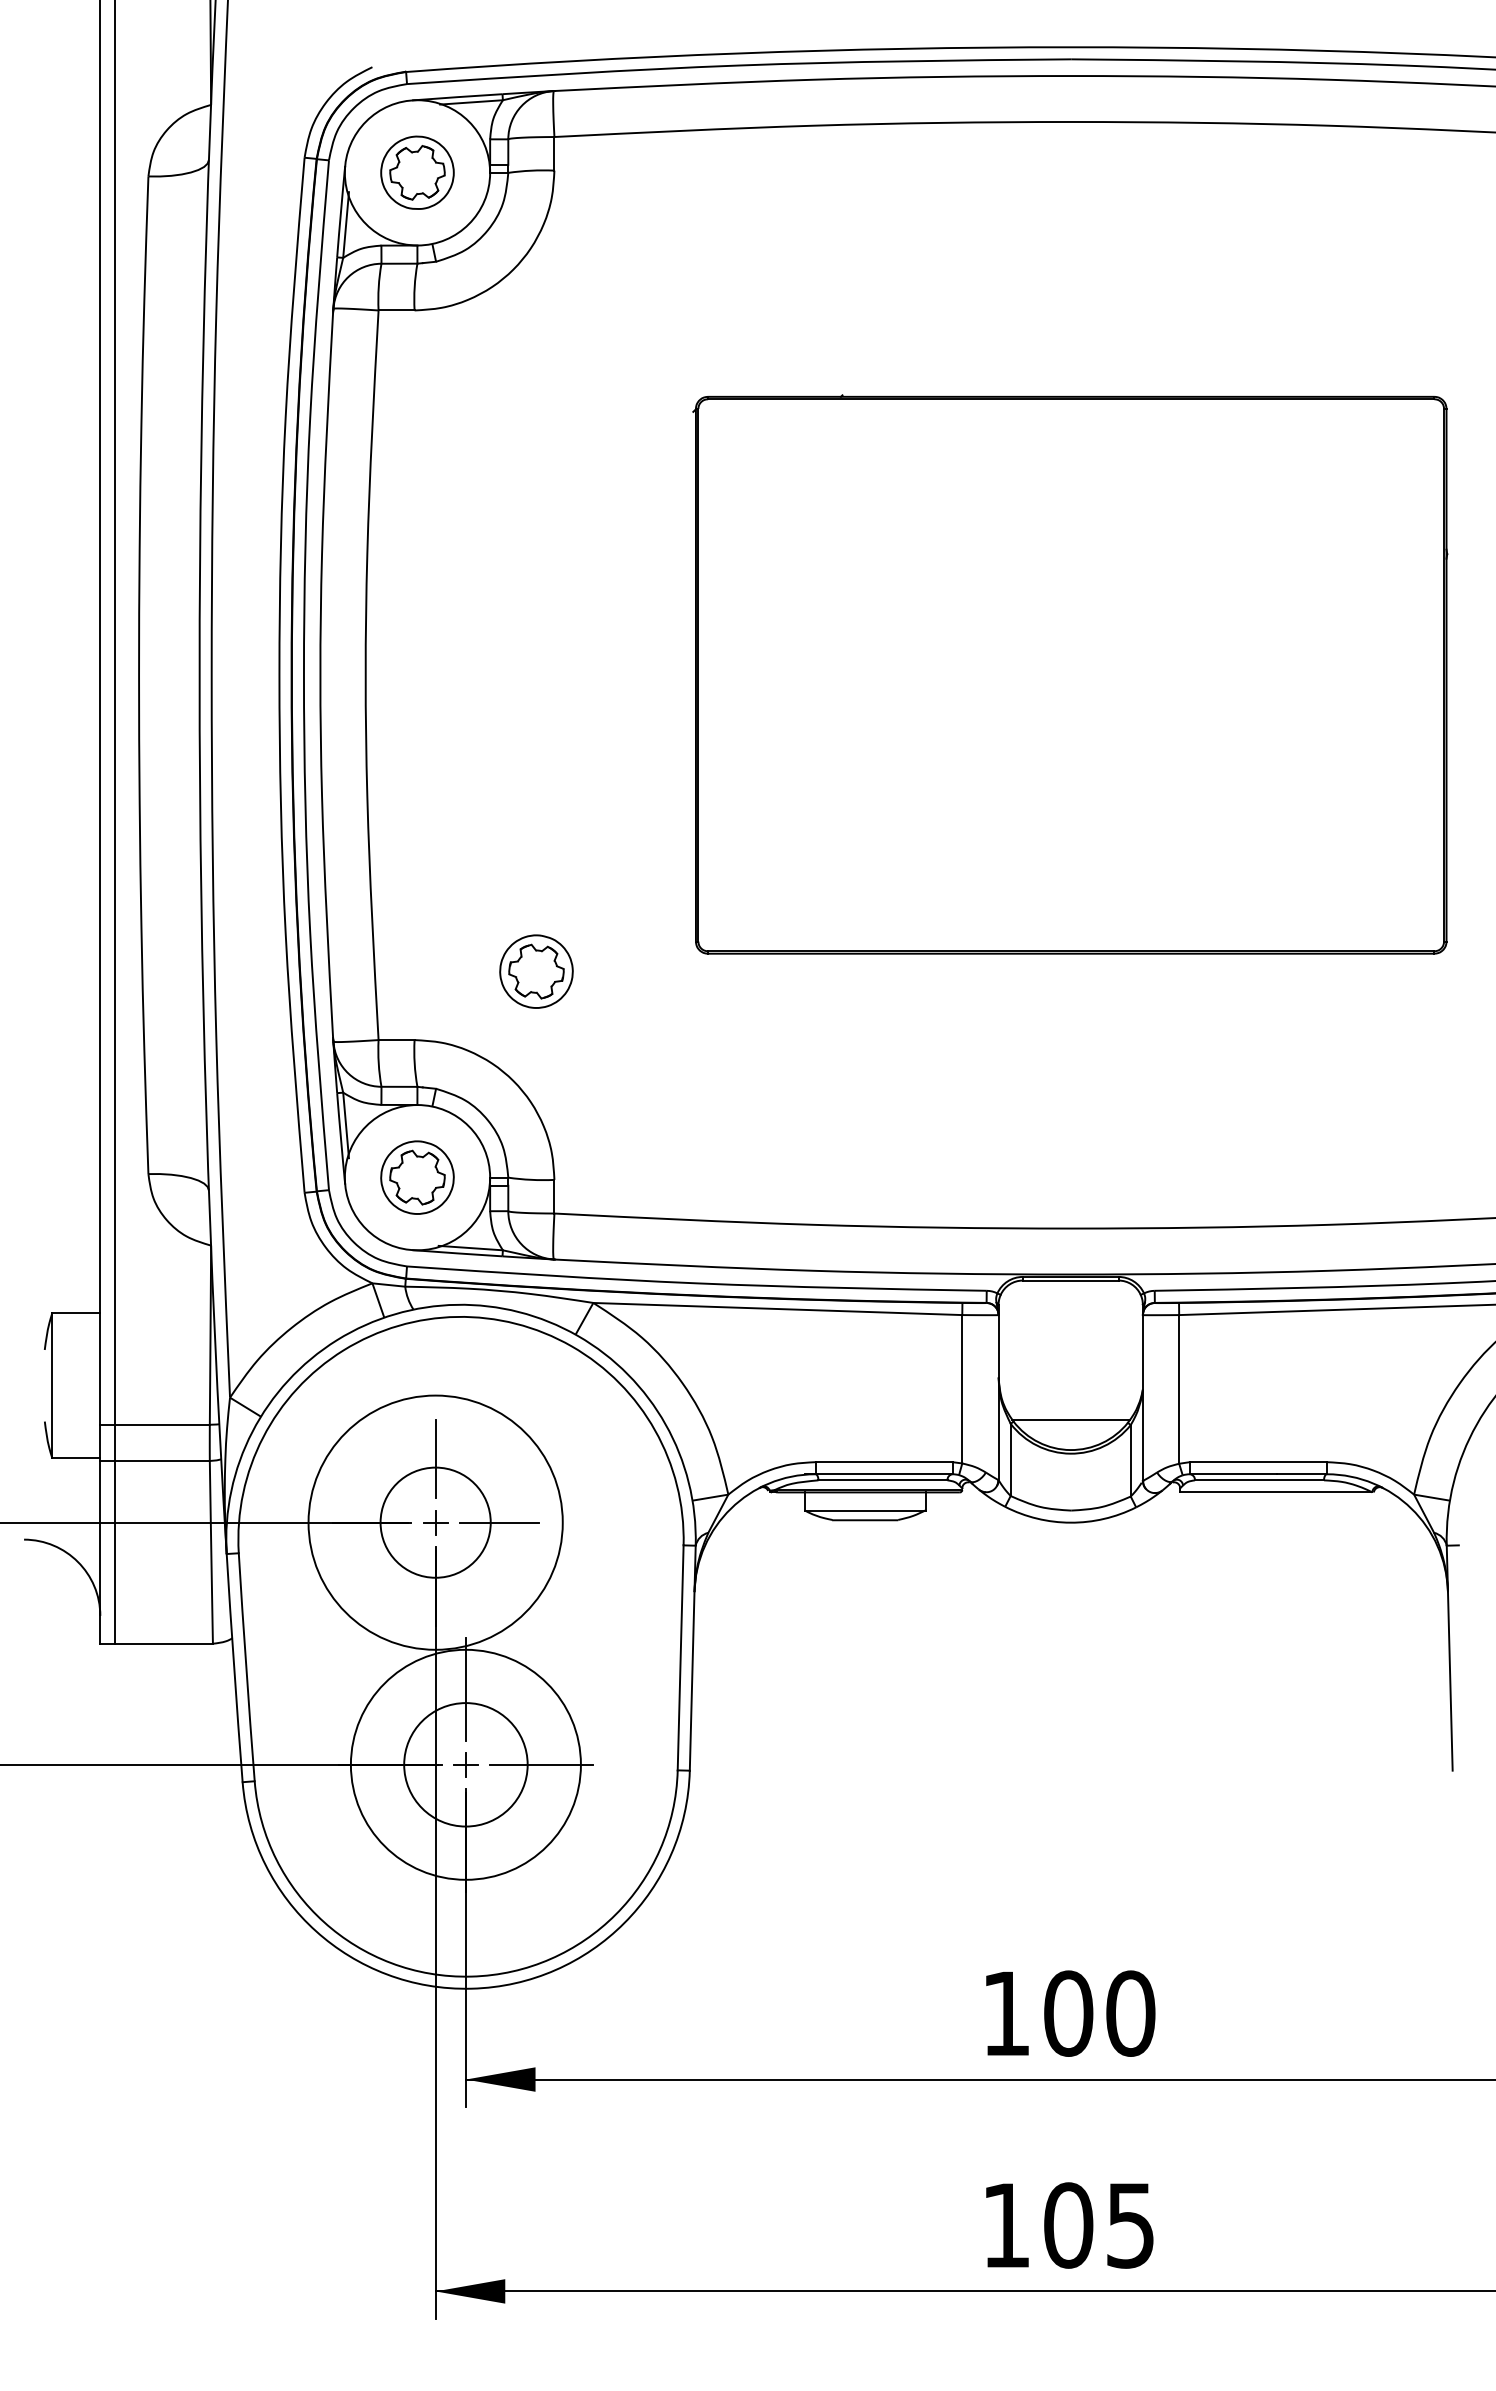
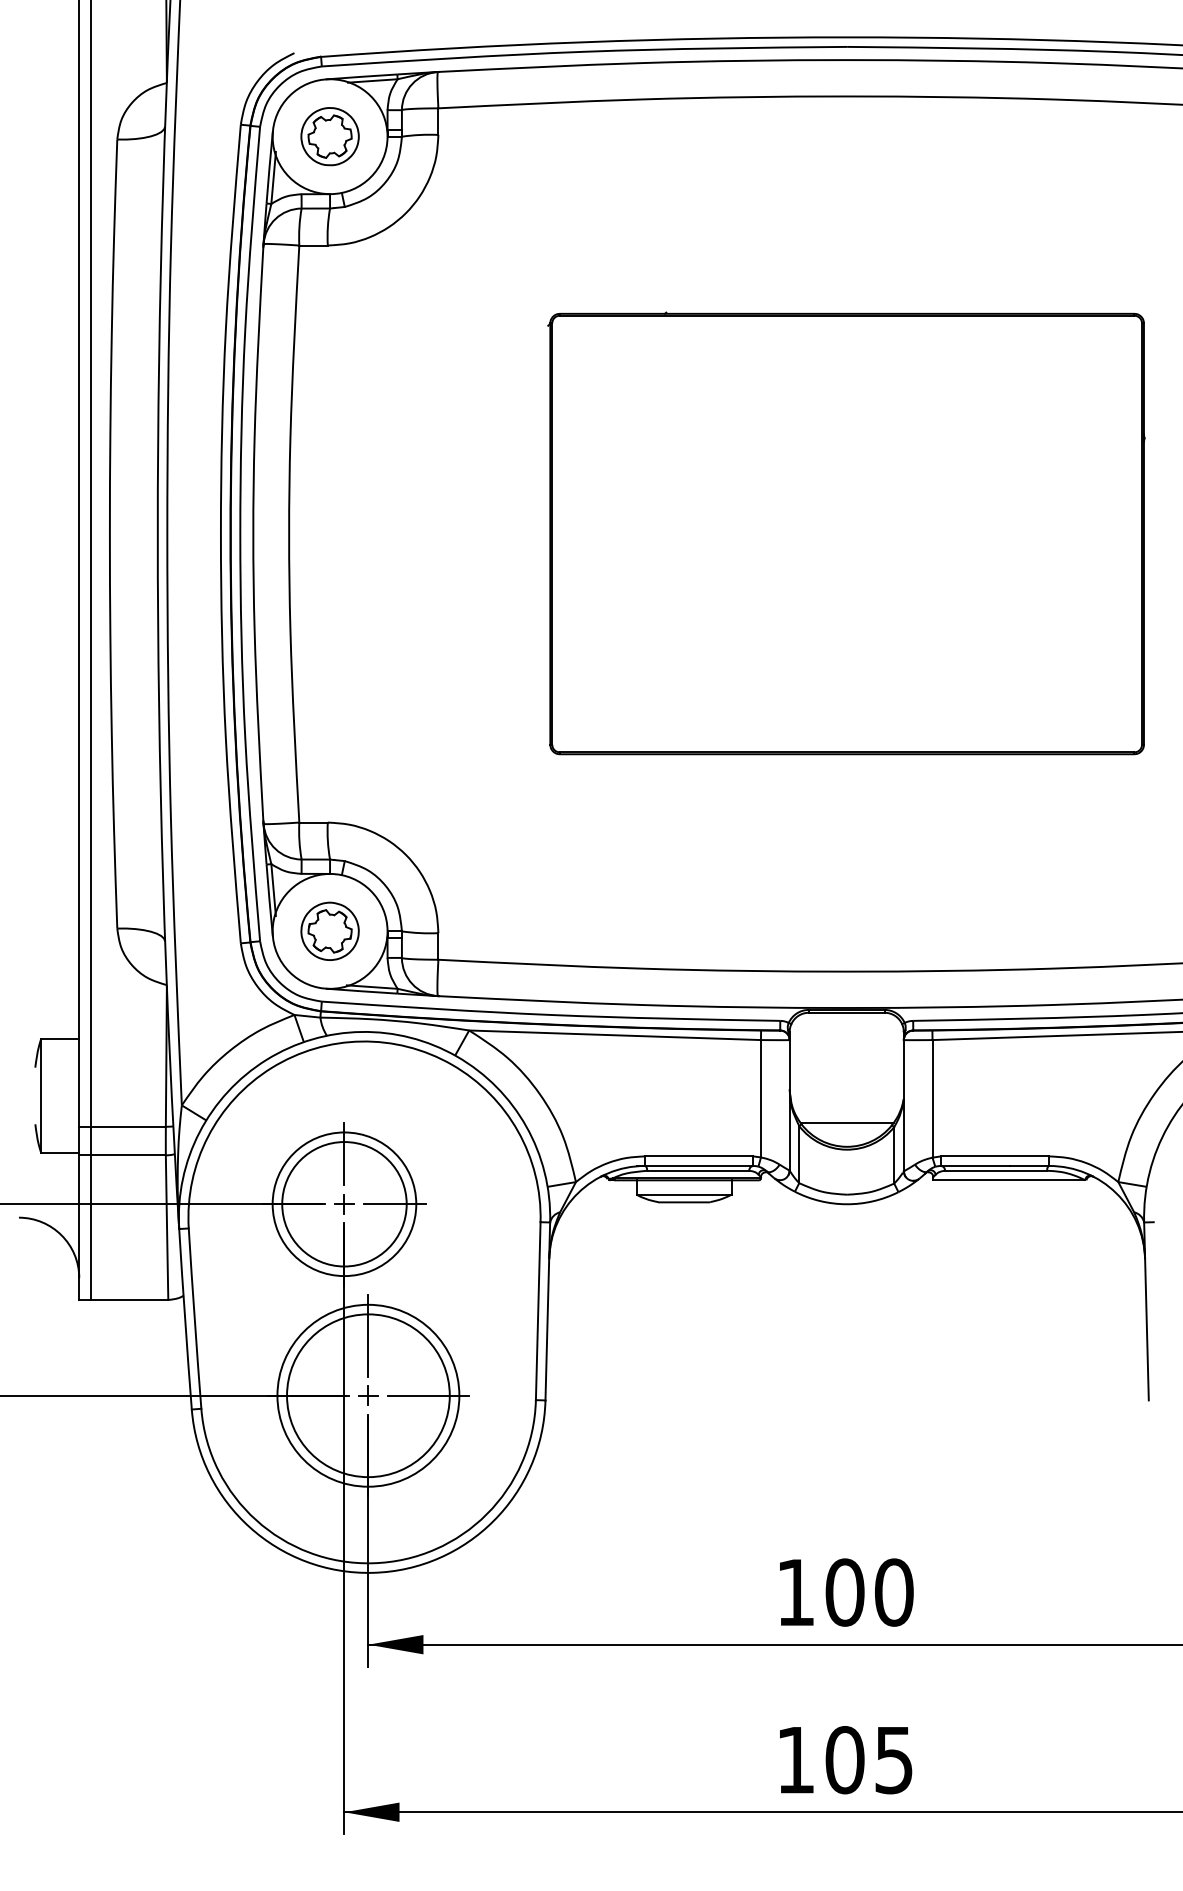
part: (536, 971) -> (424, 768), removed
circle: (435, 1522) -> (344, 1204), size x0.71
circle: (435, 1522) -> (344, 1204), size x1.43
circle: (465, 1764) -> (368, 1395), size x1.67

